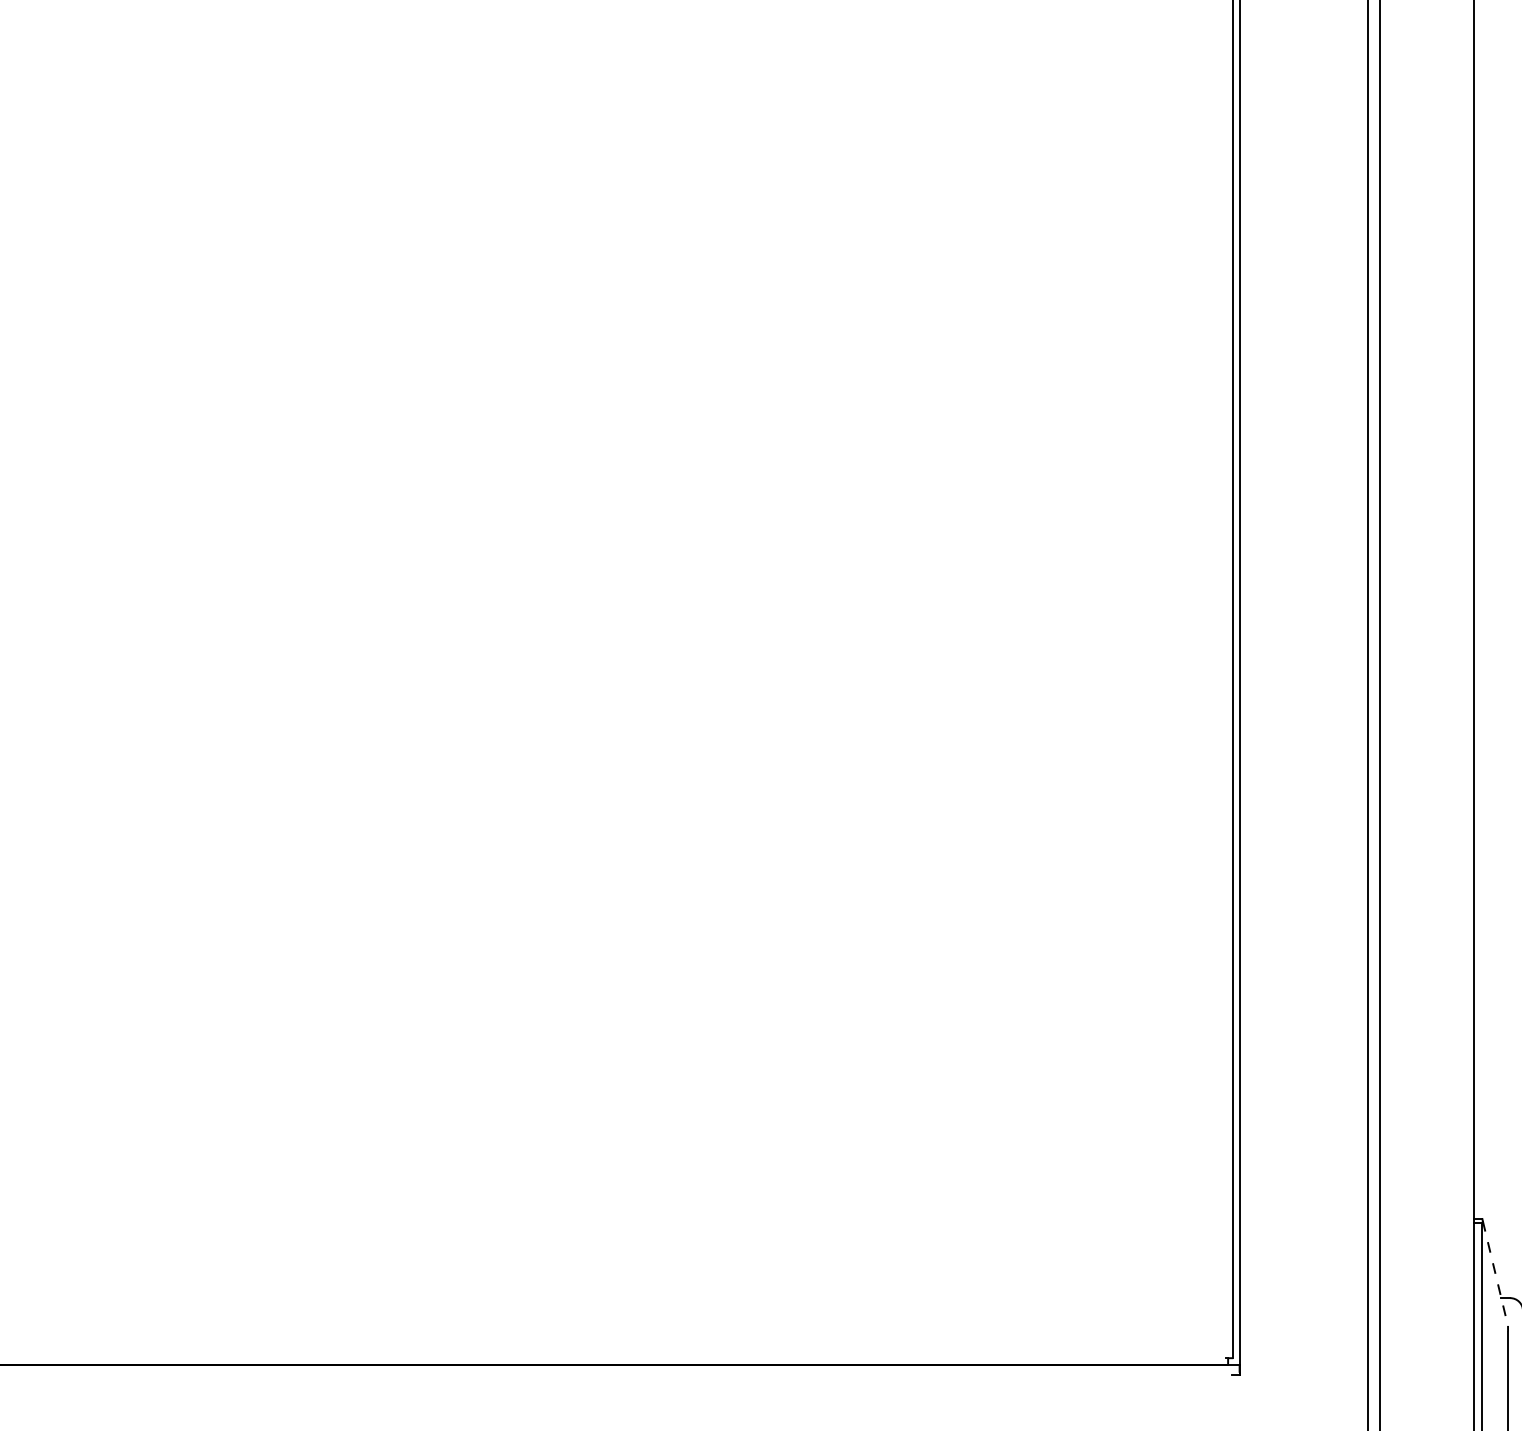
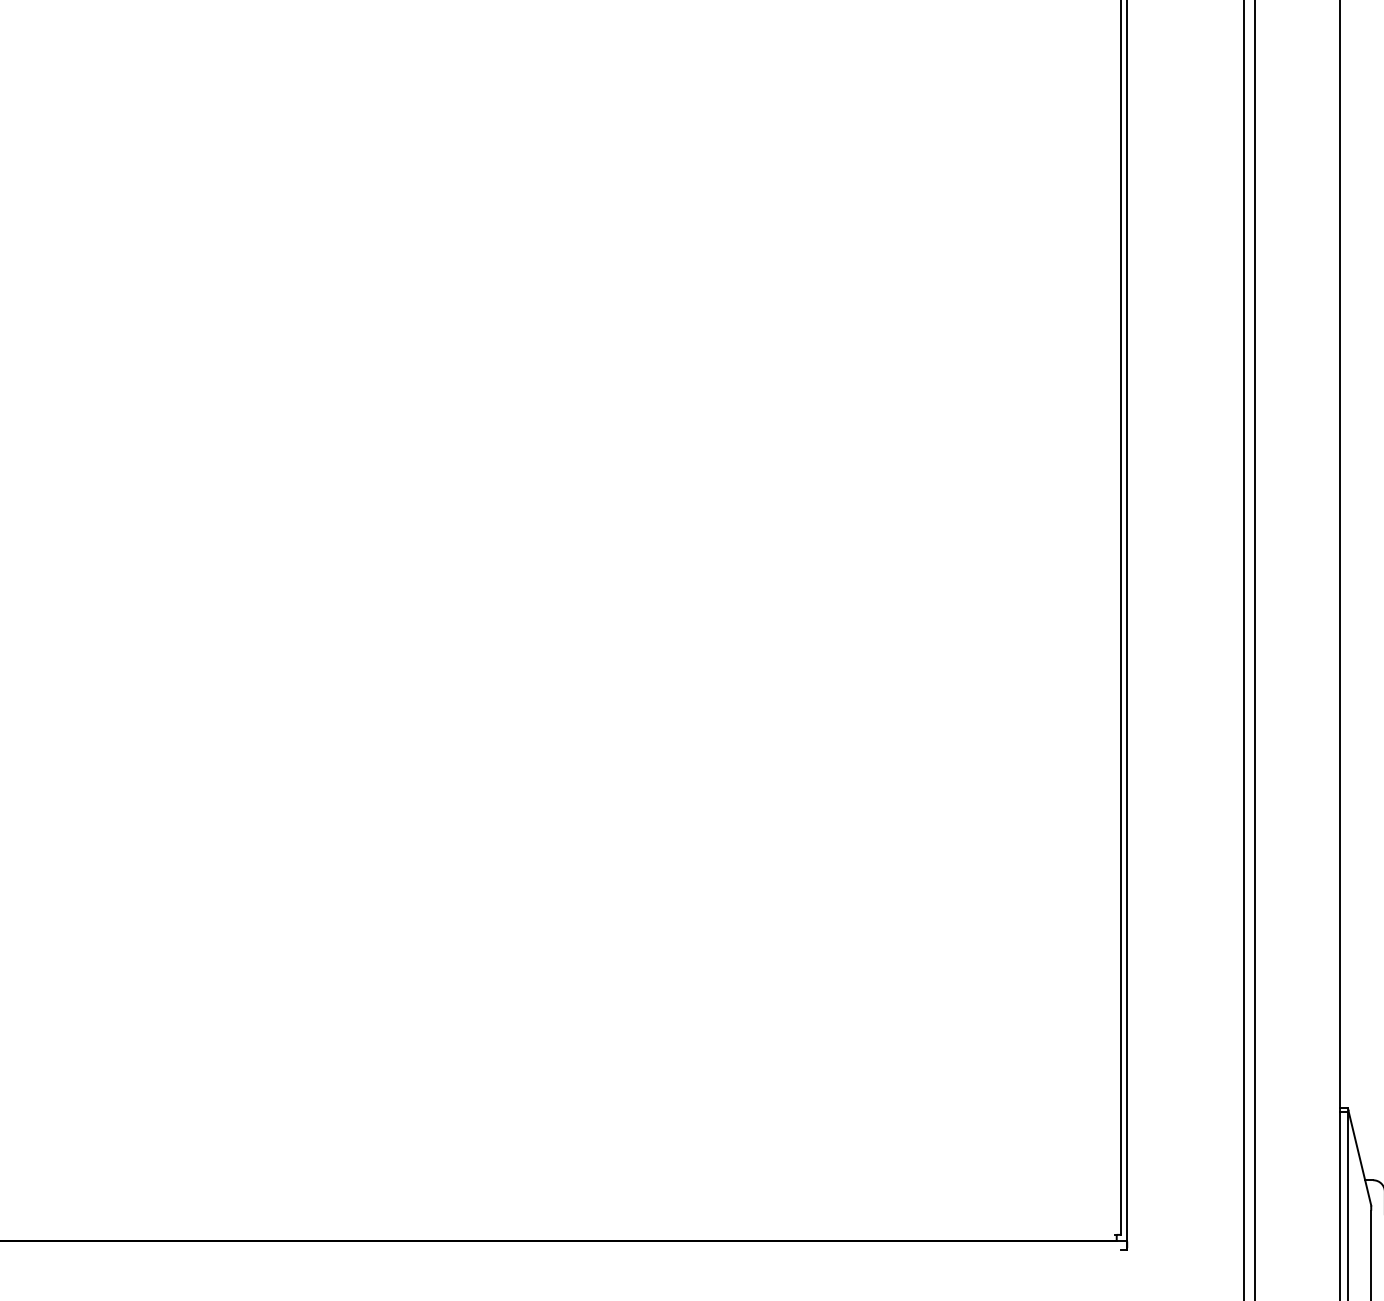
line: (1495, 1274) -> (1359, 1158), dashed -> solid

